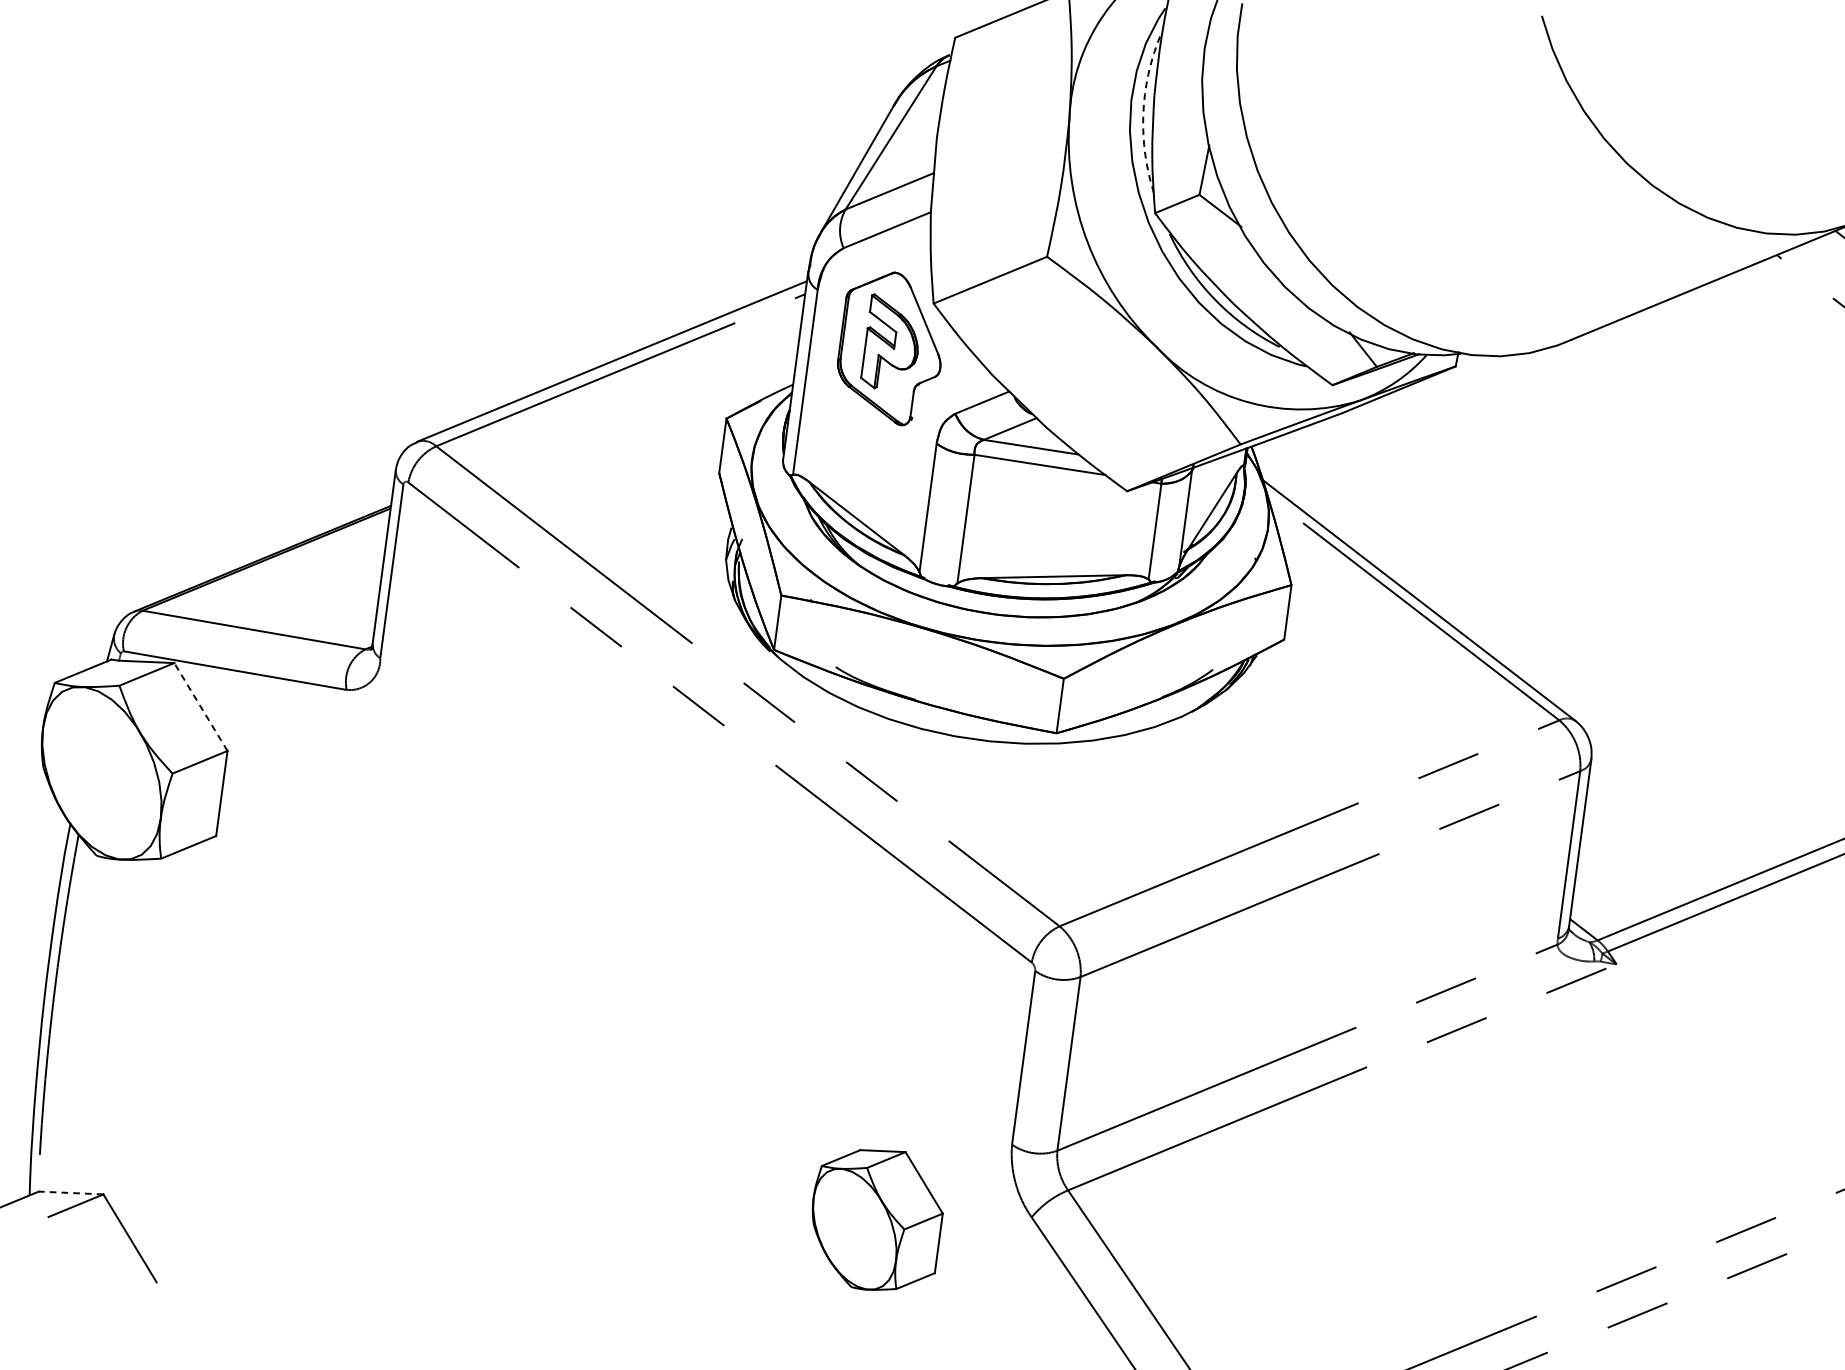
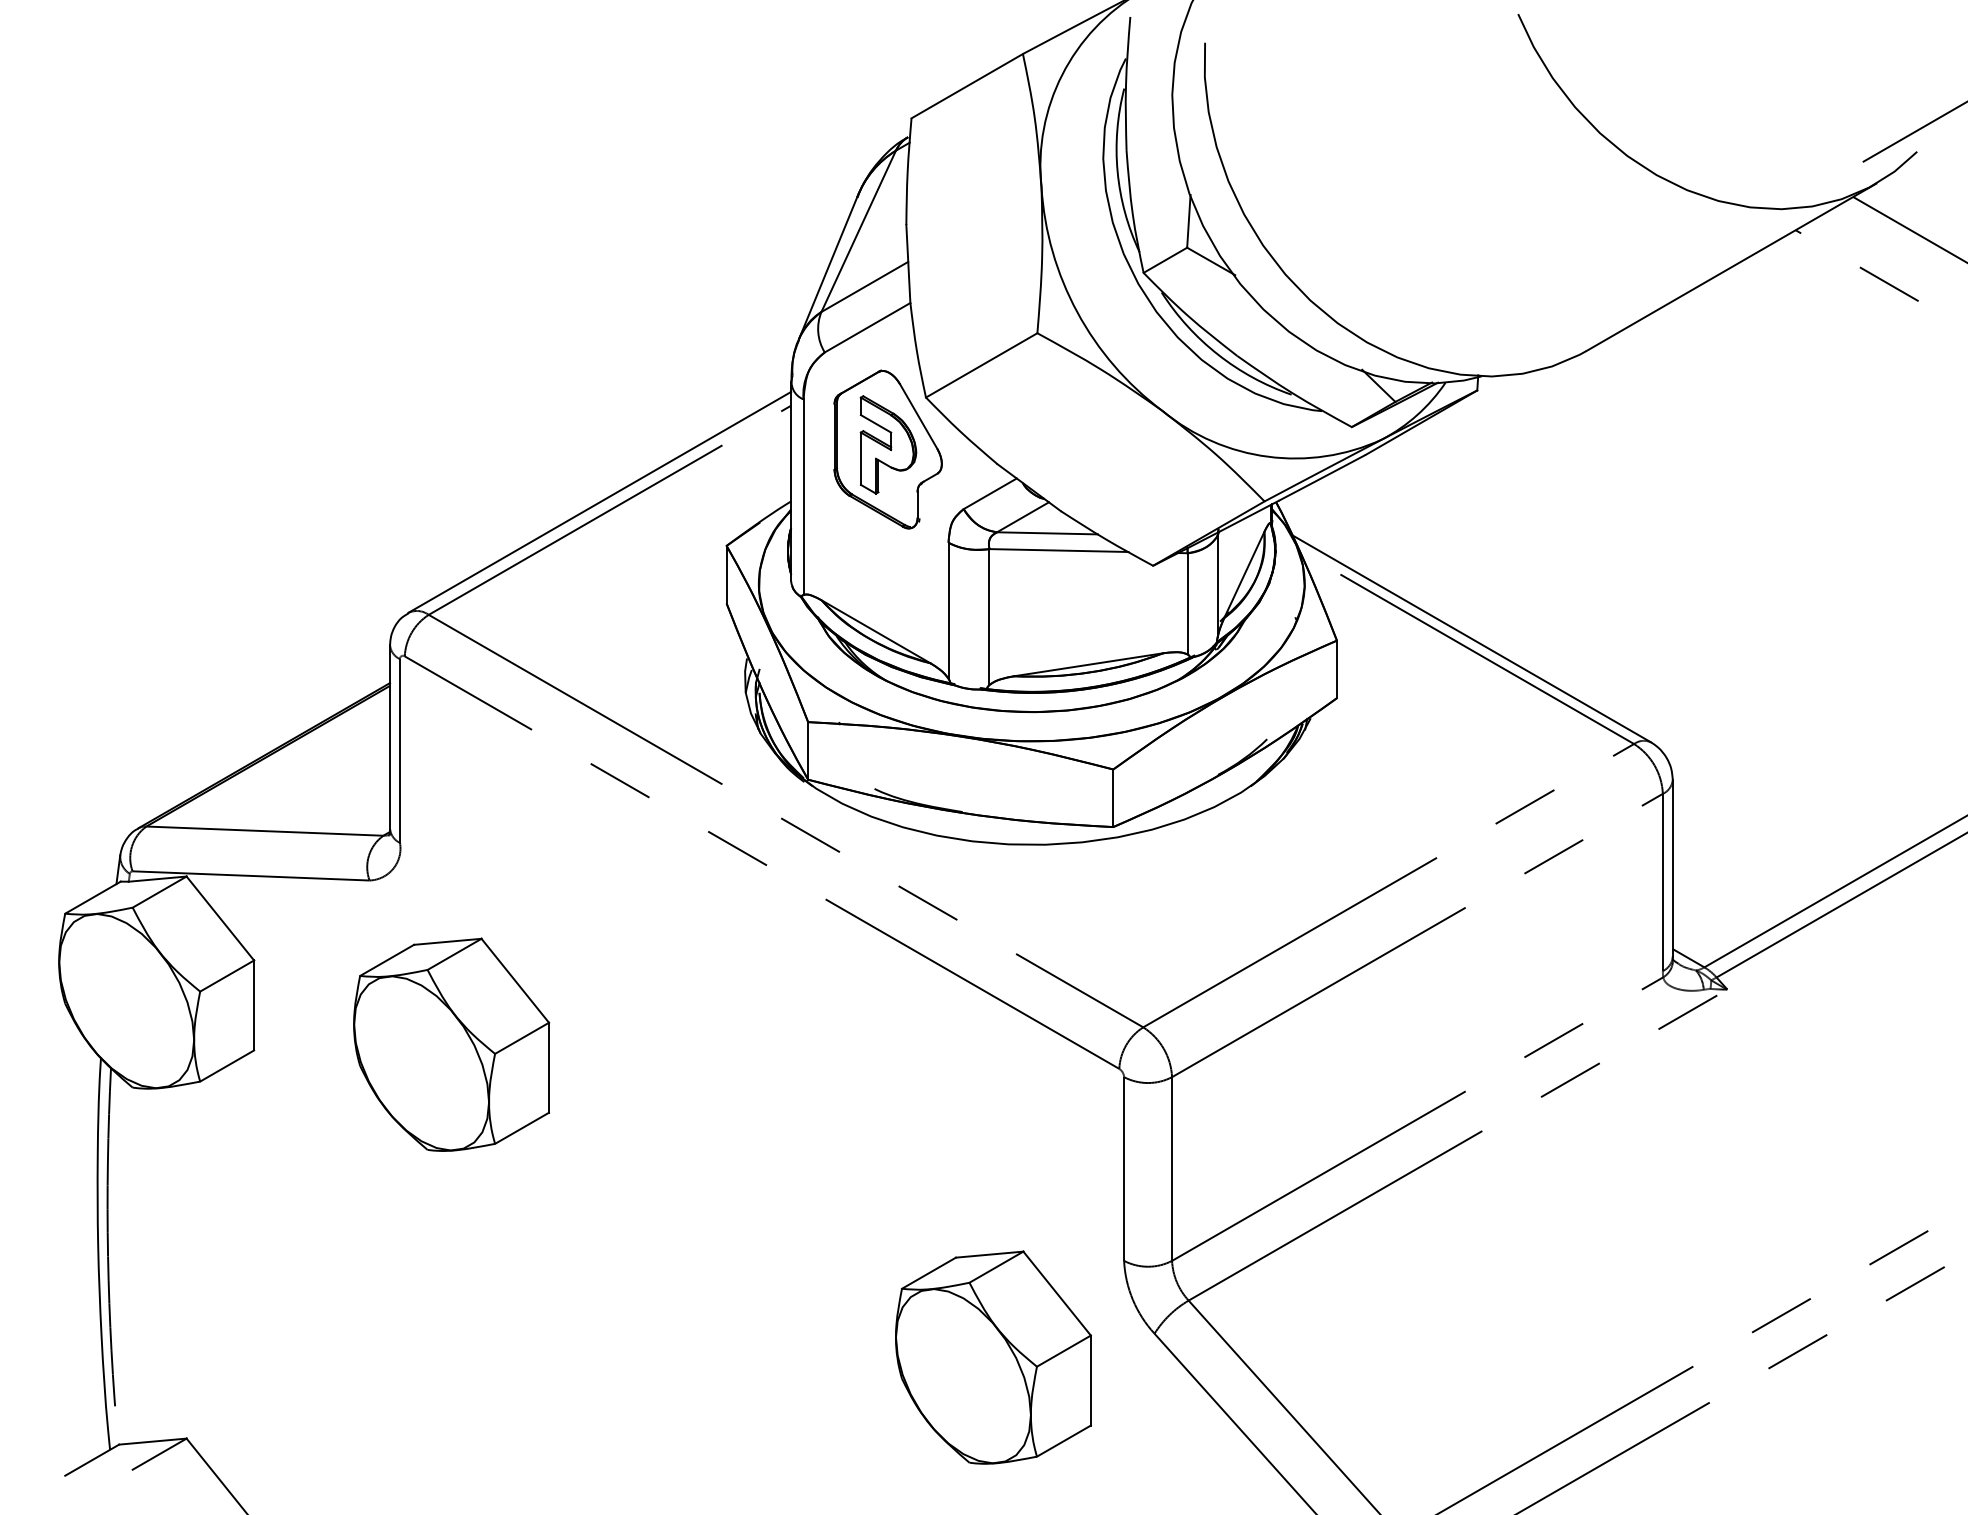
arc: (1143, 114) -> (1117, 171), dashed -> solid
line: (201, 707) -> (220, 918), dashed -> solid
part: (403, 855) -> (451, 1044), added
line: (70, 1192) -> (152, 1441), dashed -> solid
part: (876, 1219) -> (993, 1357), size x1.43

